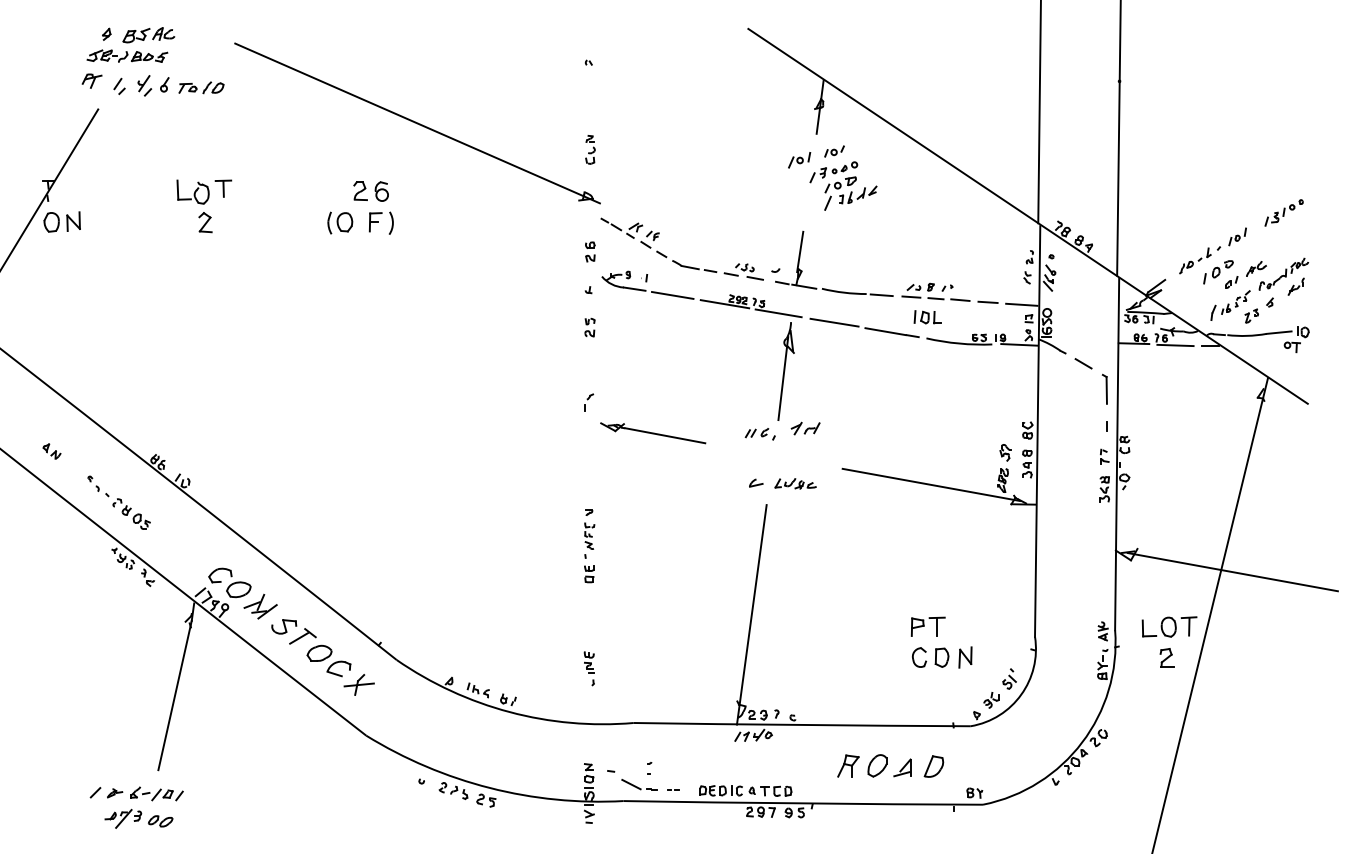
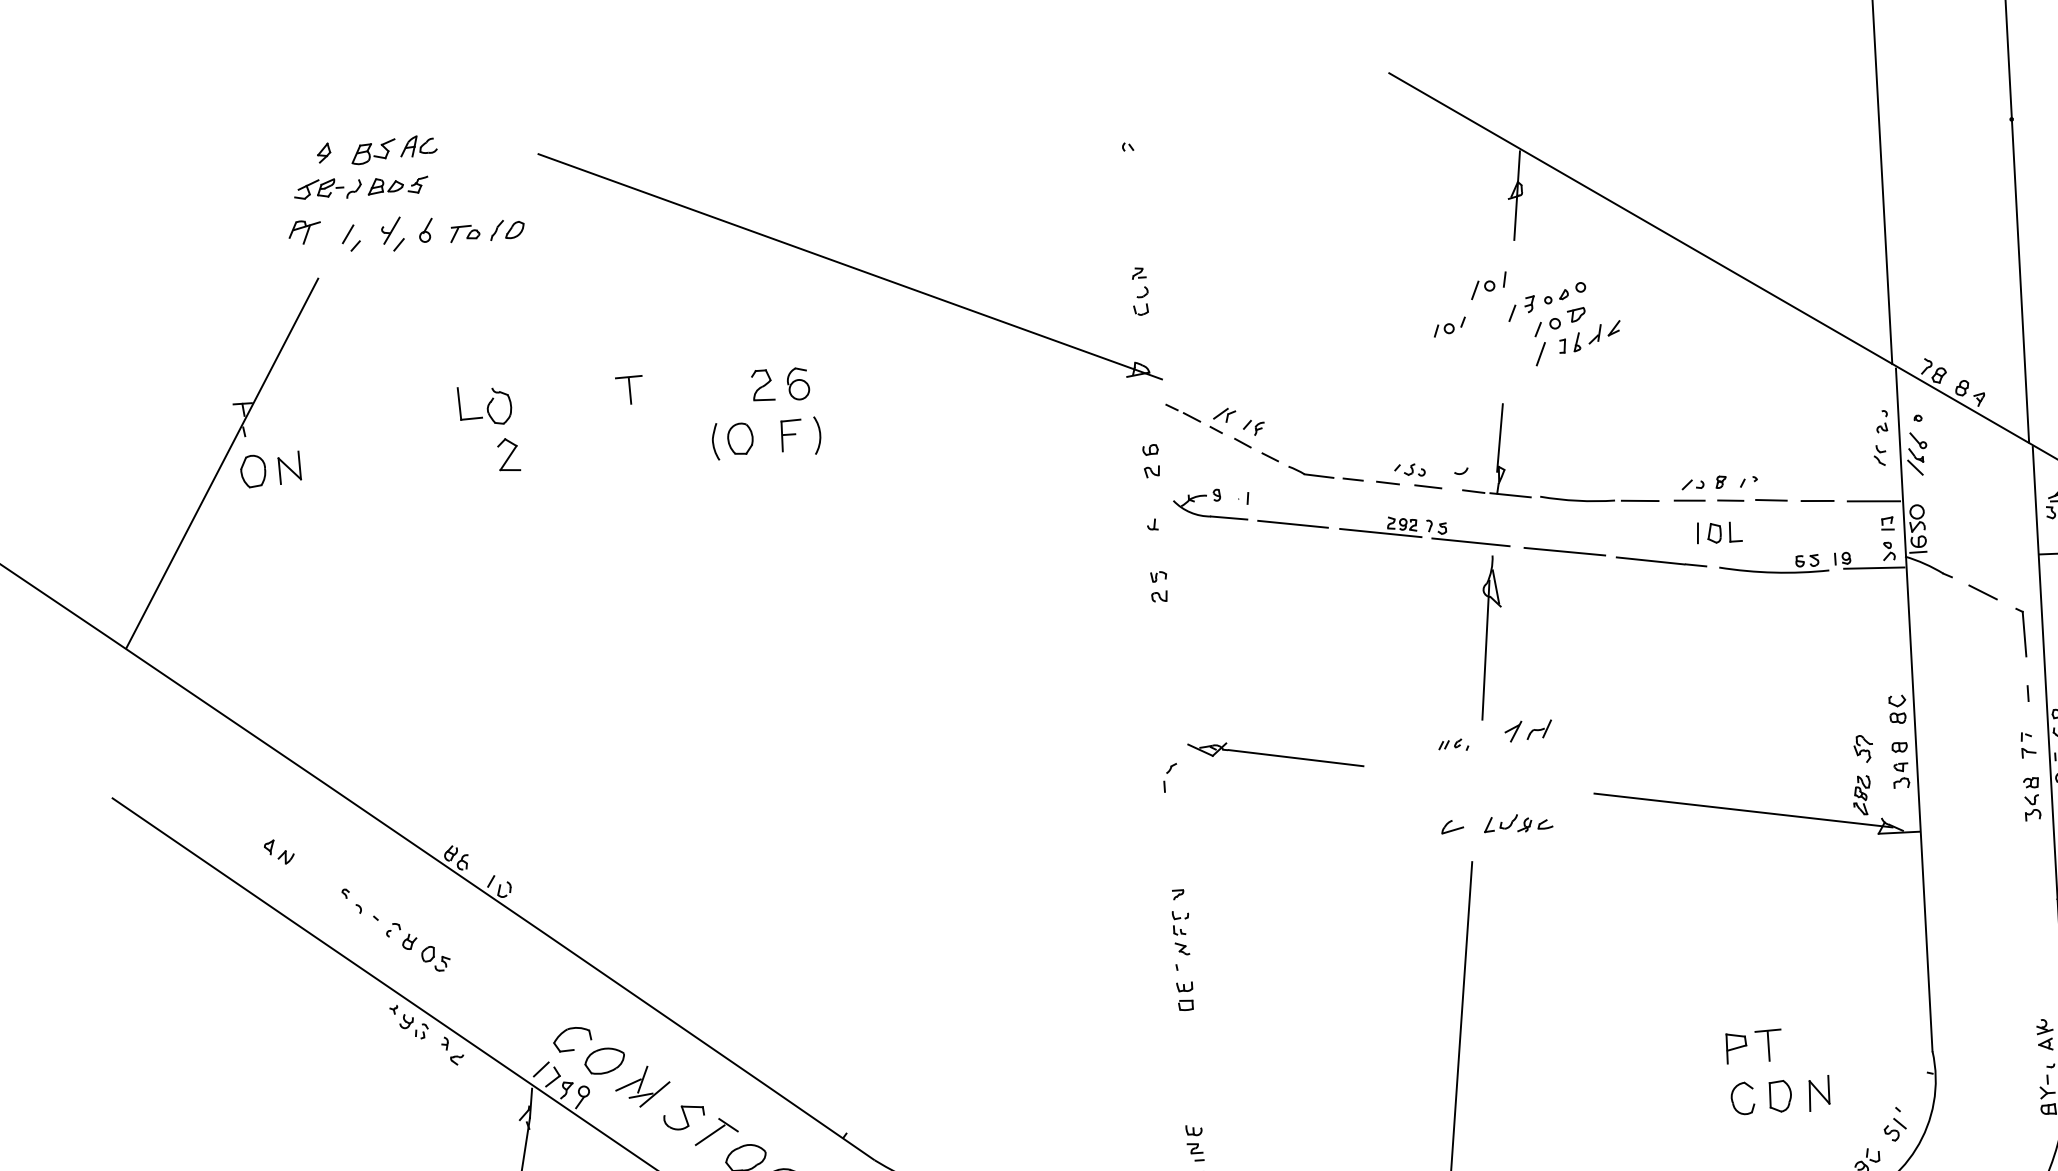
part: (834, 151) -> (1449, 327), moved
part: (223, 188) -> (629, 389), moved
part: (589, 402) -> (1171, 777), moved
part: (759, 434) -> (1452, 745), size x0.6

